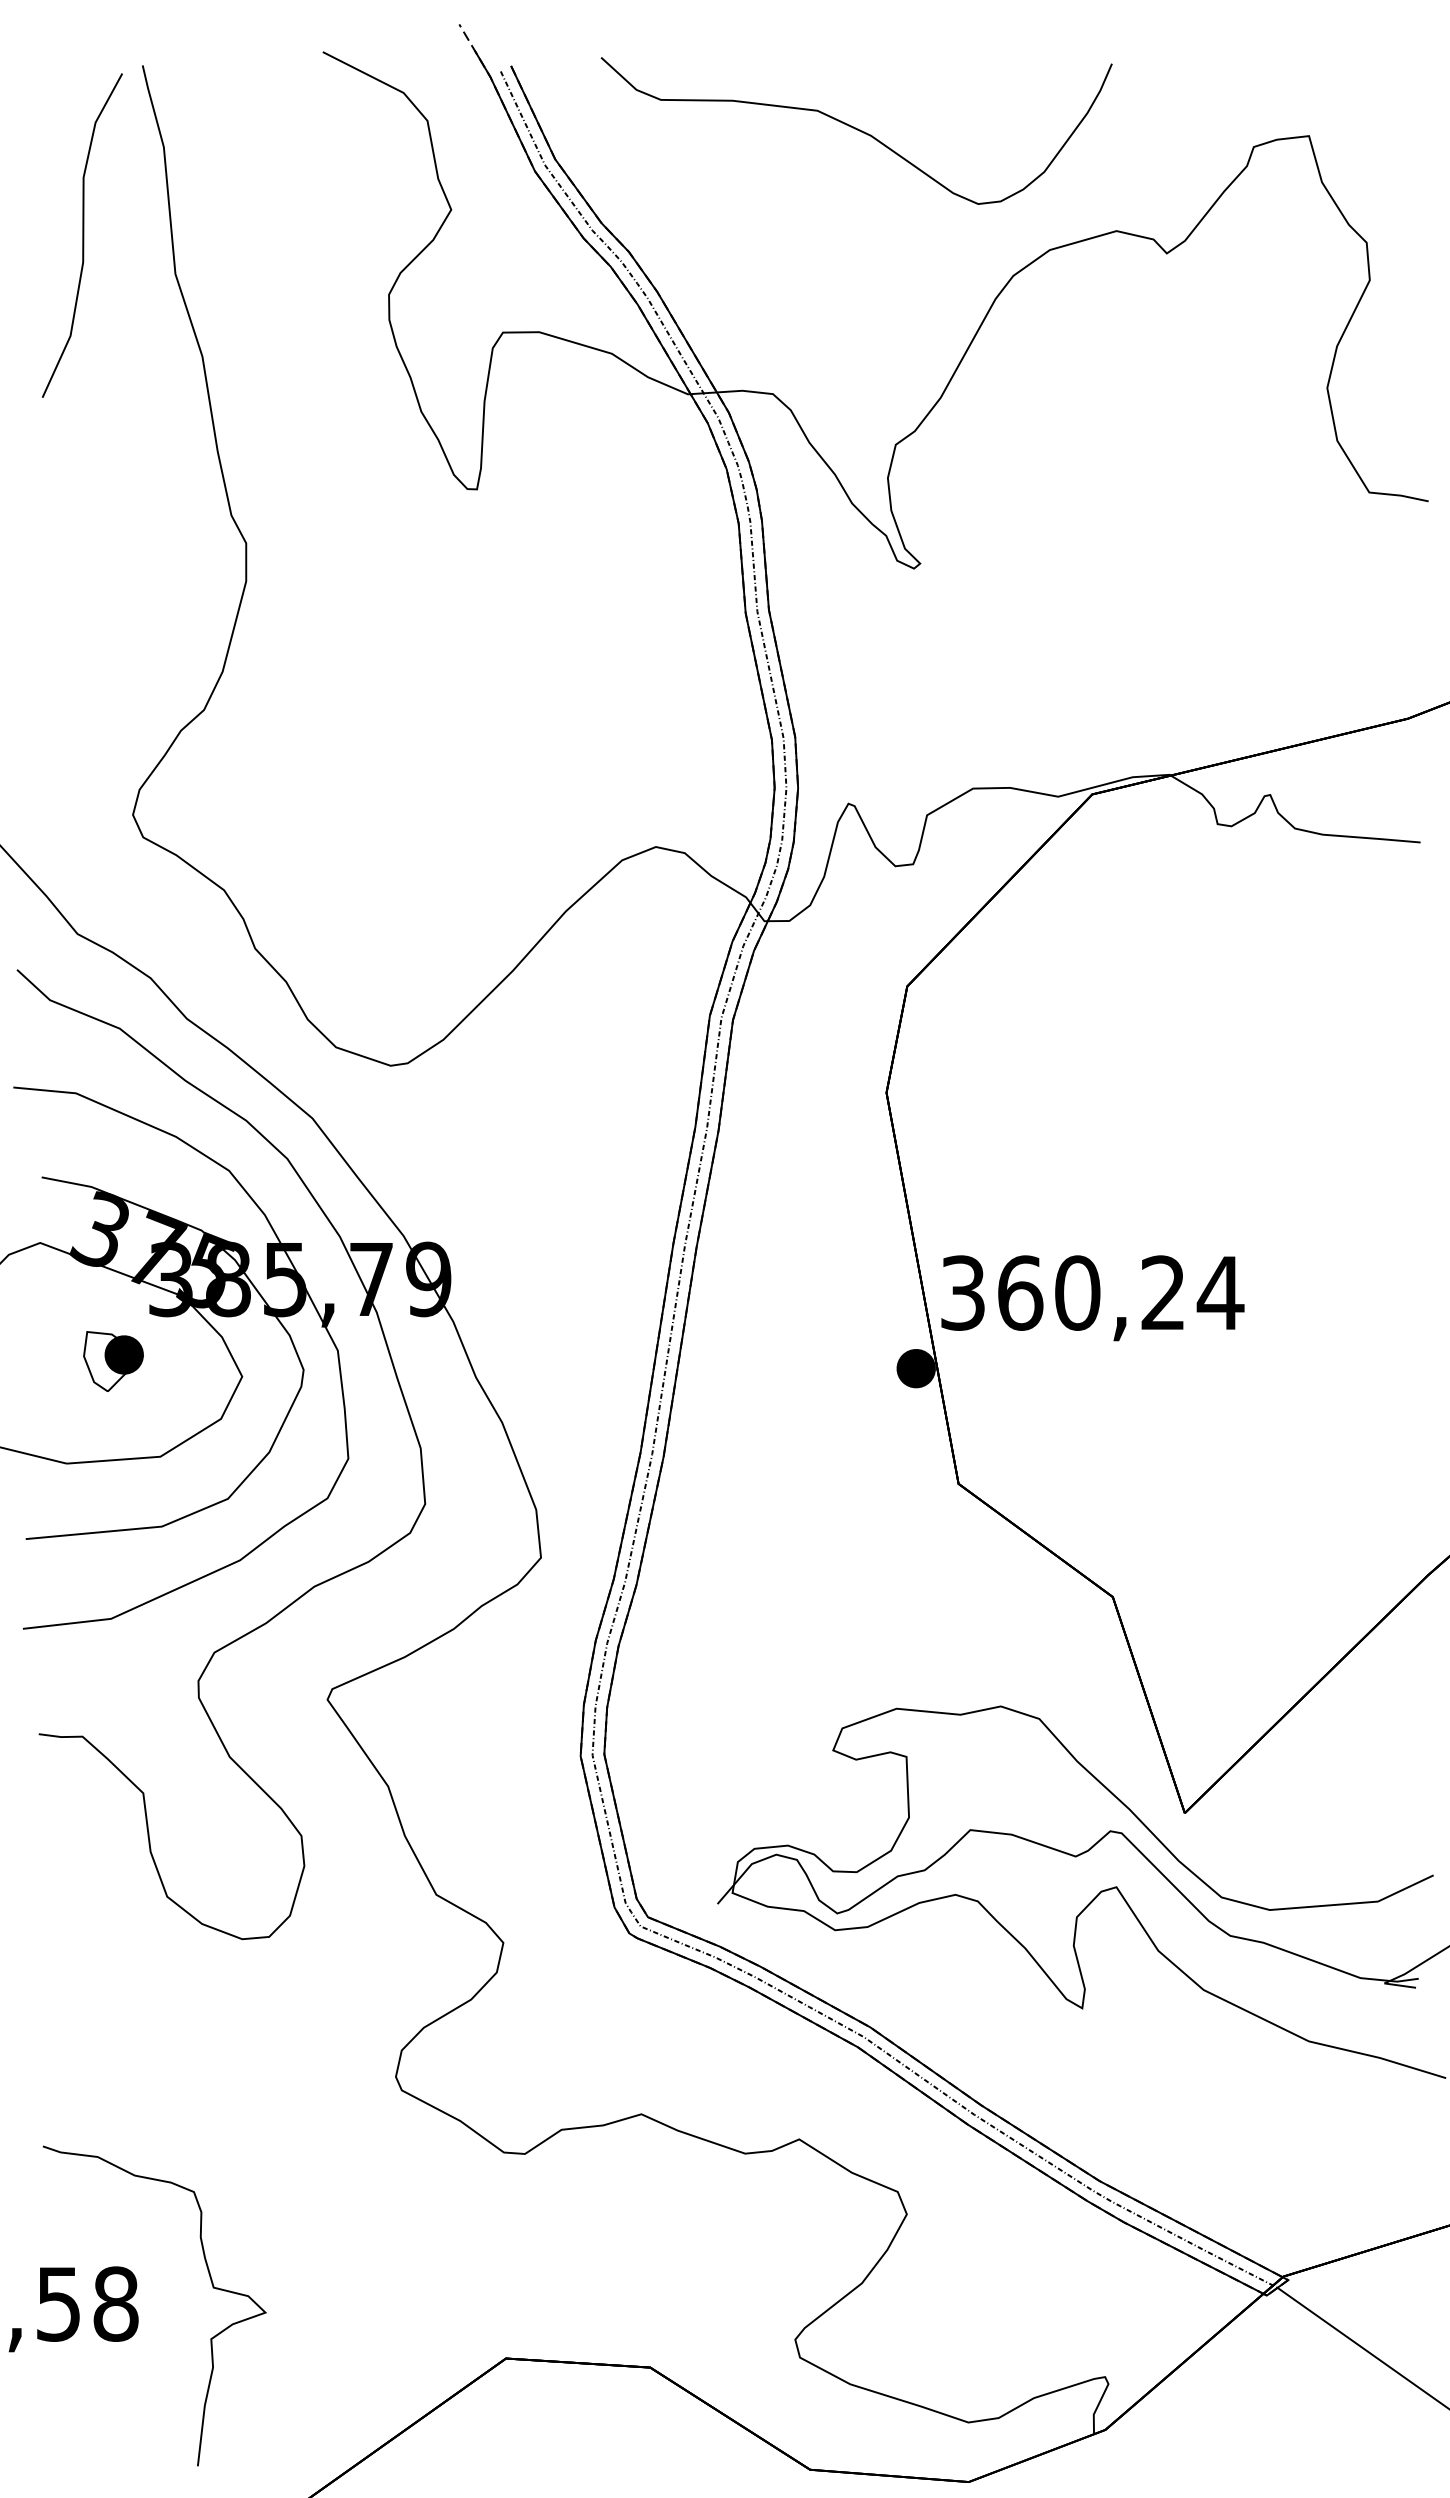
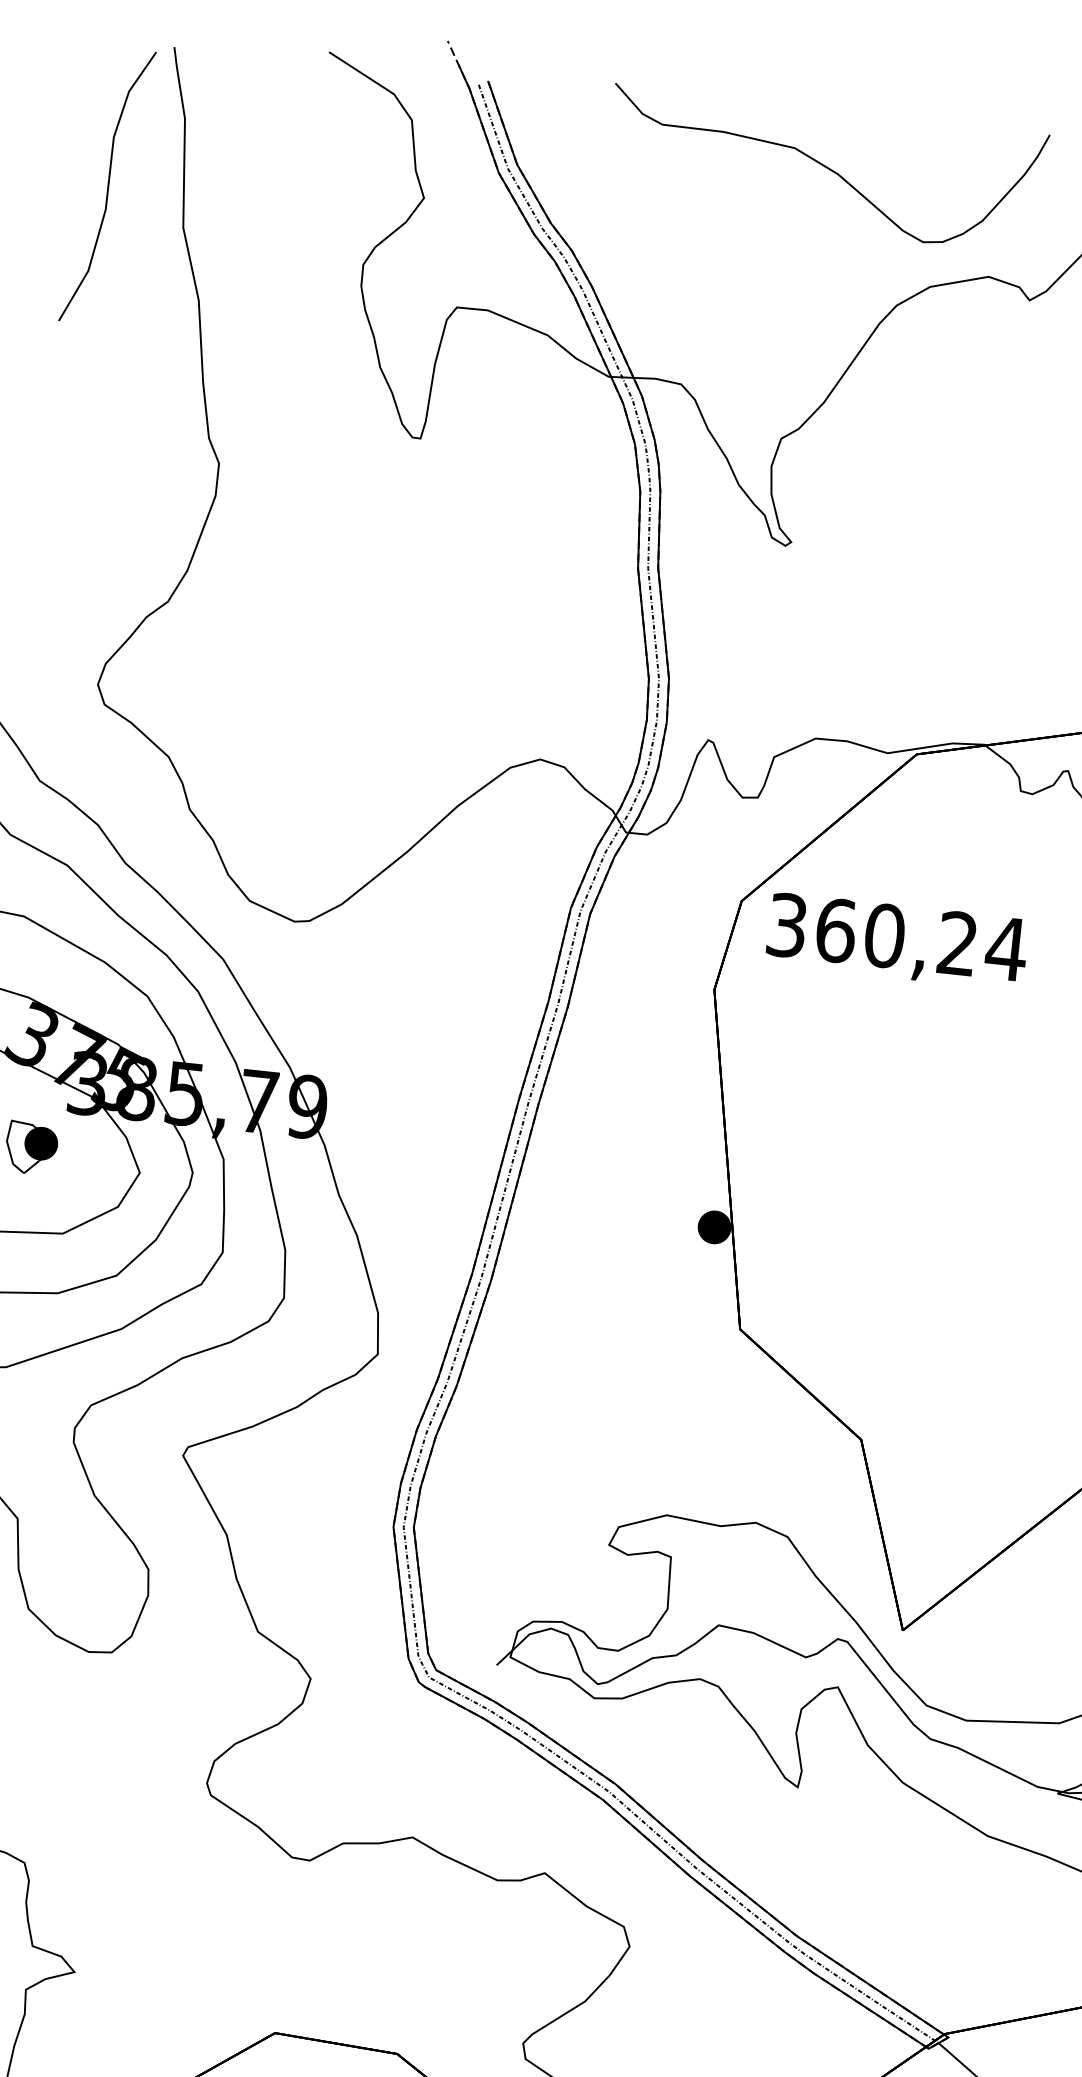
curve: (856, 129) -> (826, 167), moved
text: (1092, 1298) -> (896, 941), moved

